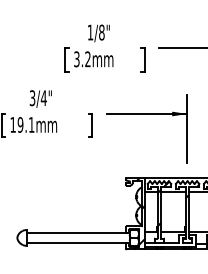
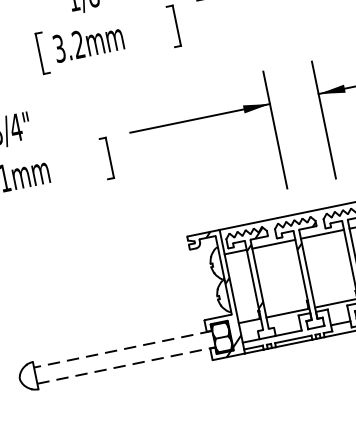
line: (78, 233) -> (124, 349), solid -> dashed
line: (78, 242) -> (127, 365), solid -> dashed

